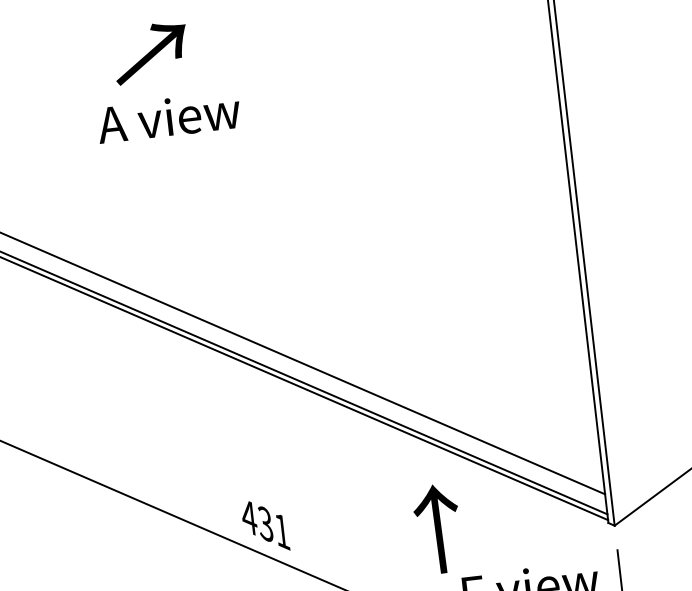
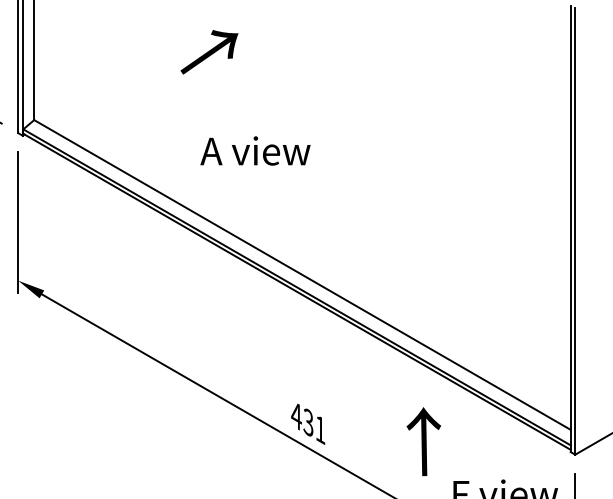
text: (151, 53) -> (209, 52), moved
text: (168, 116) -> (255, 150), moved
text: (437, 528) -> (423, 441), moved

